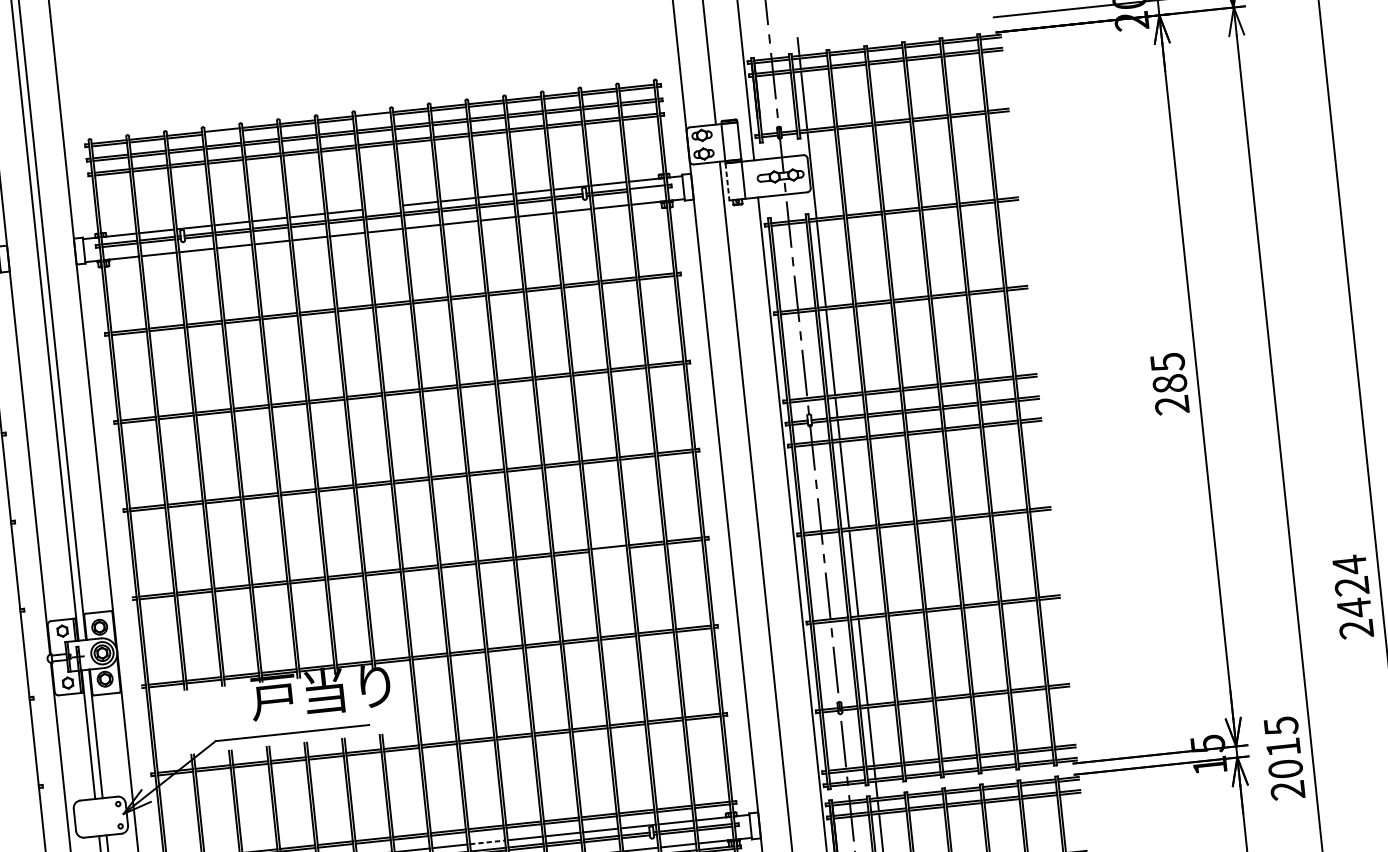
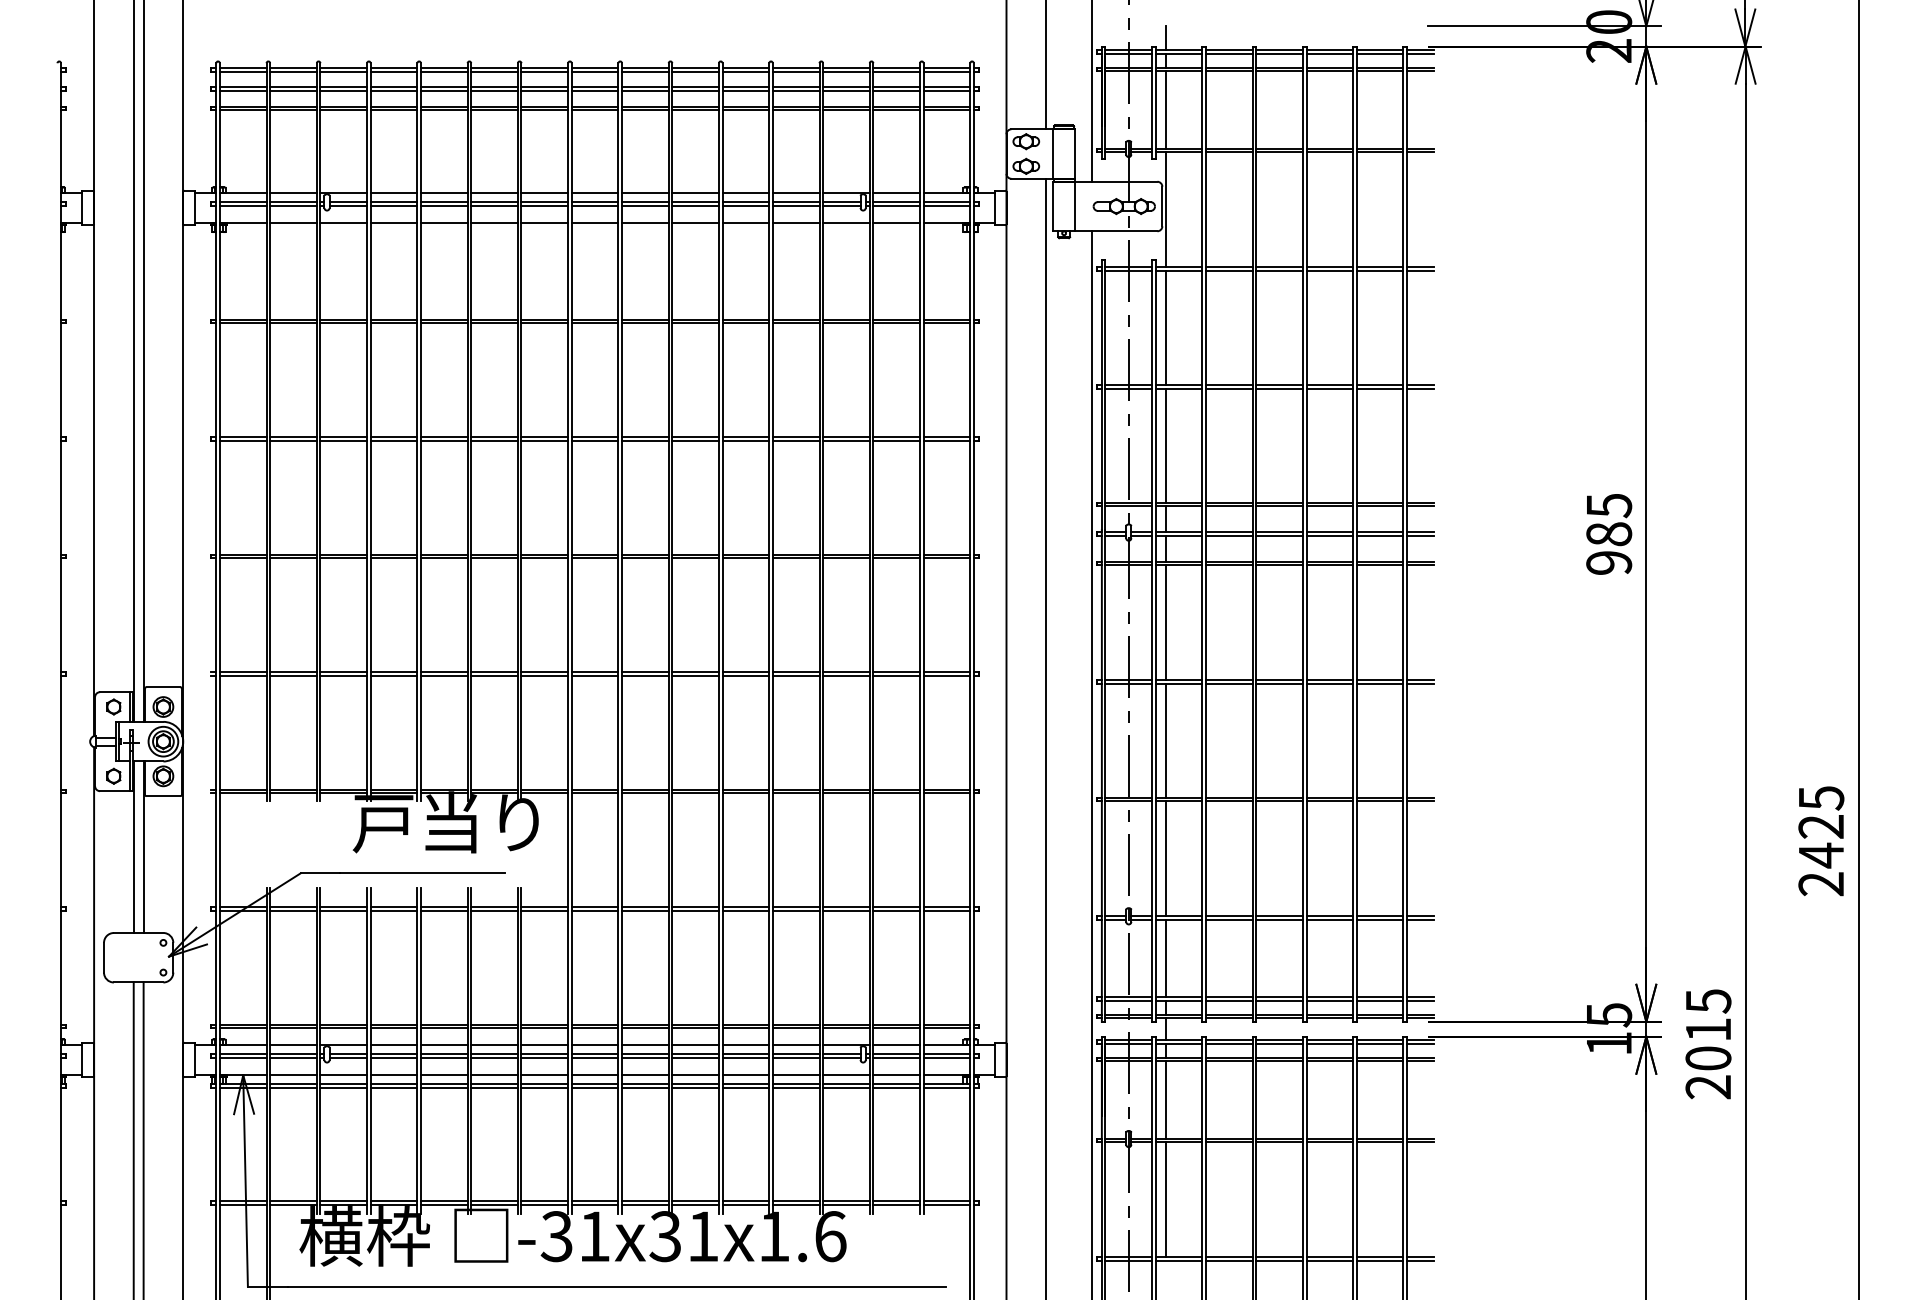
line: (372, 116) -> (594, 71), added
line: (222, 132) -> (393, 71), added
line: (727, 181) -> (1053, 206), dashed -> solid
line: (647, 189) -> (946, 205), added
line: (382, 207) -> (594, 192), added
text: (1172, 404) -> (1609, 562), 285 -> 985
line: (609, 549) -> (846, 675), added
text: (1349, 565) -> (1821, 798), 2424 -> 2425
line: (487, 842) -> (645, 1044), dashed -> solid

